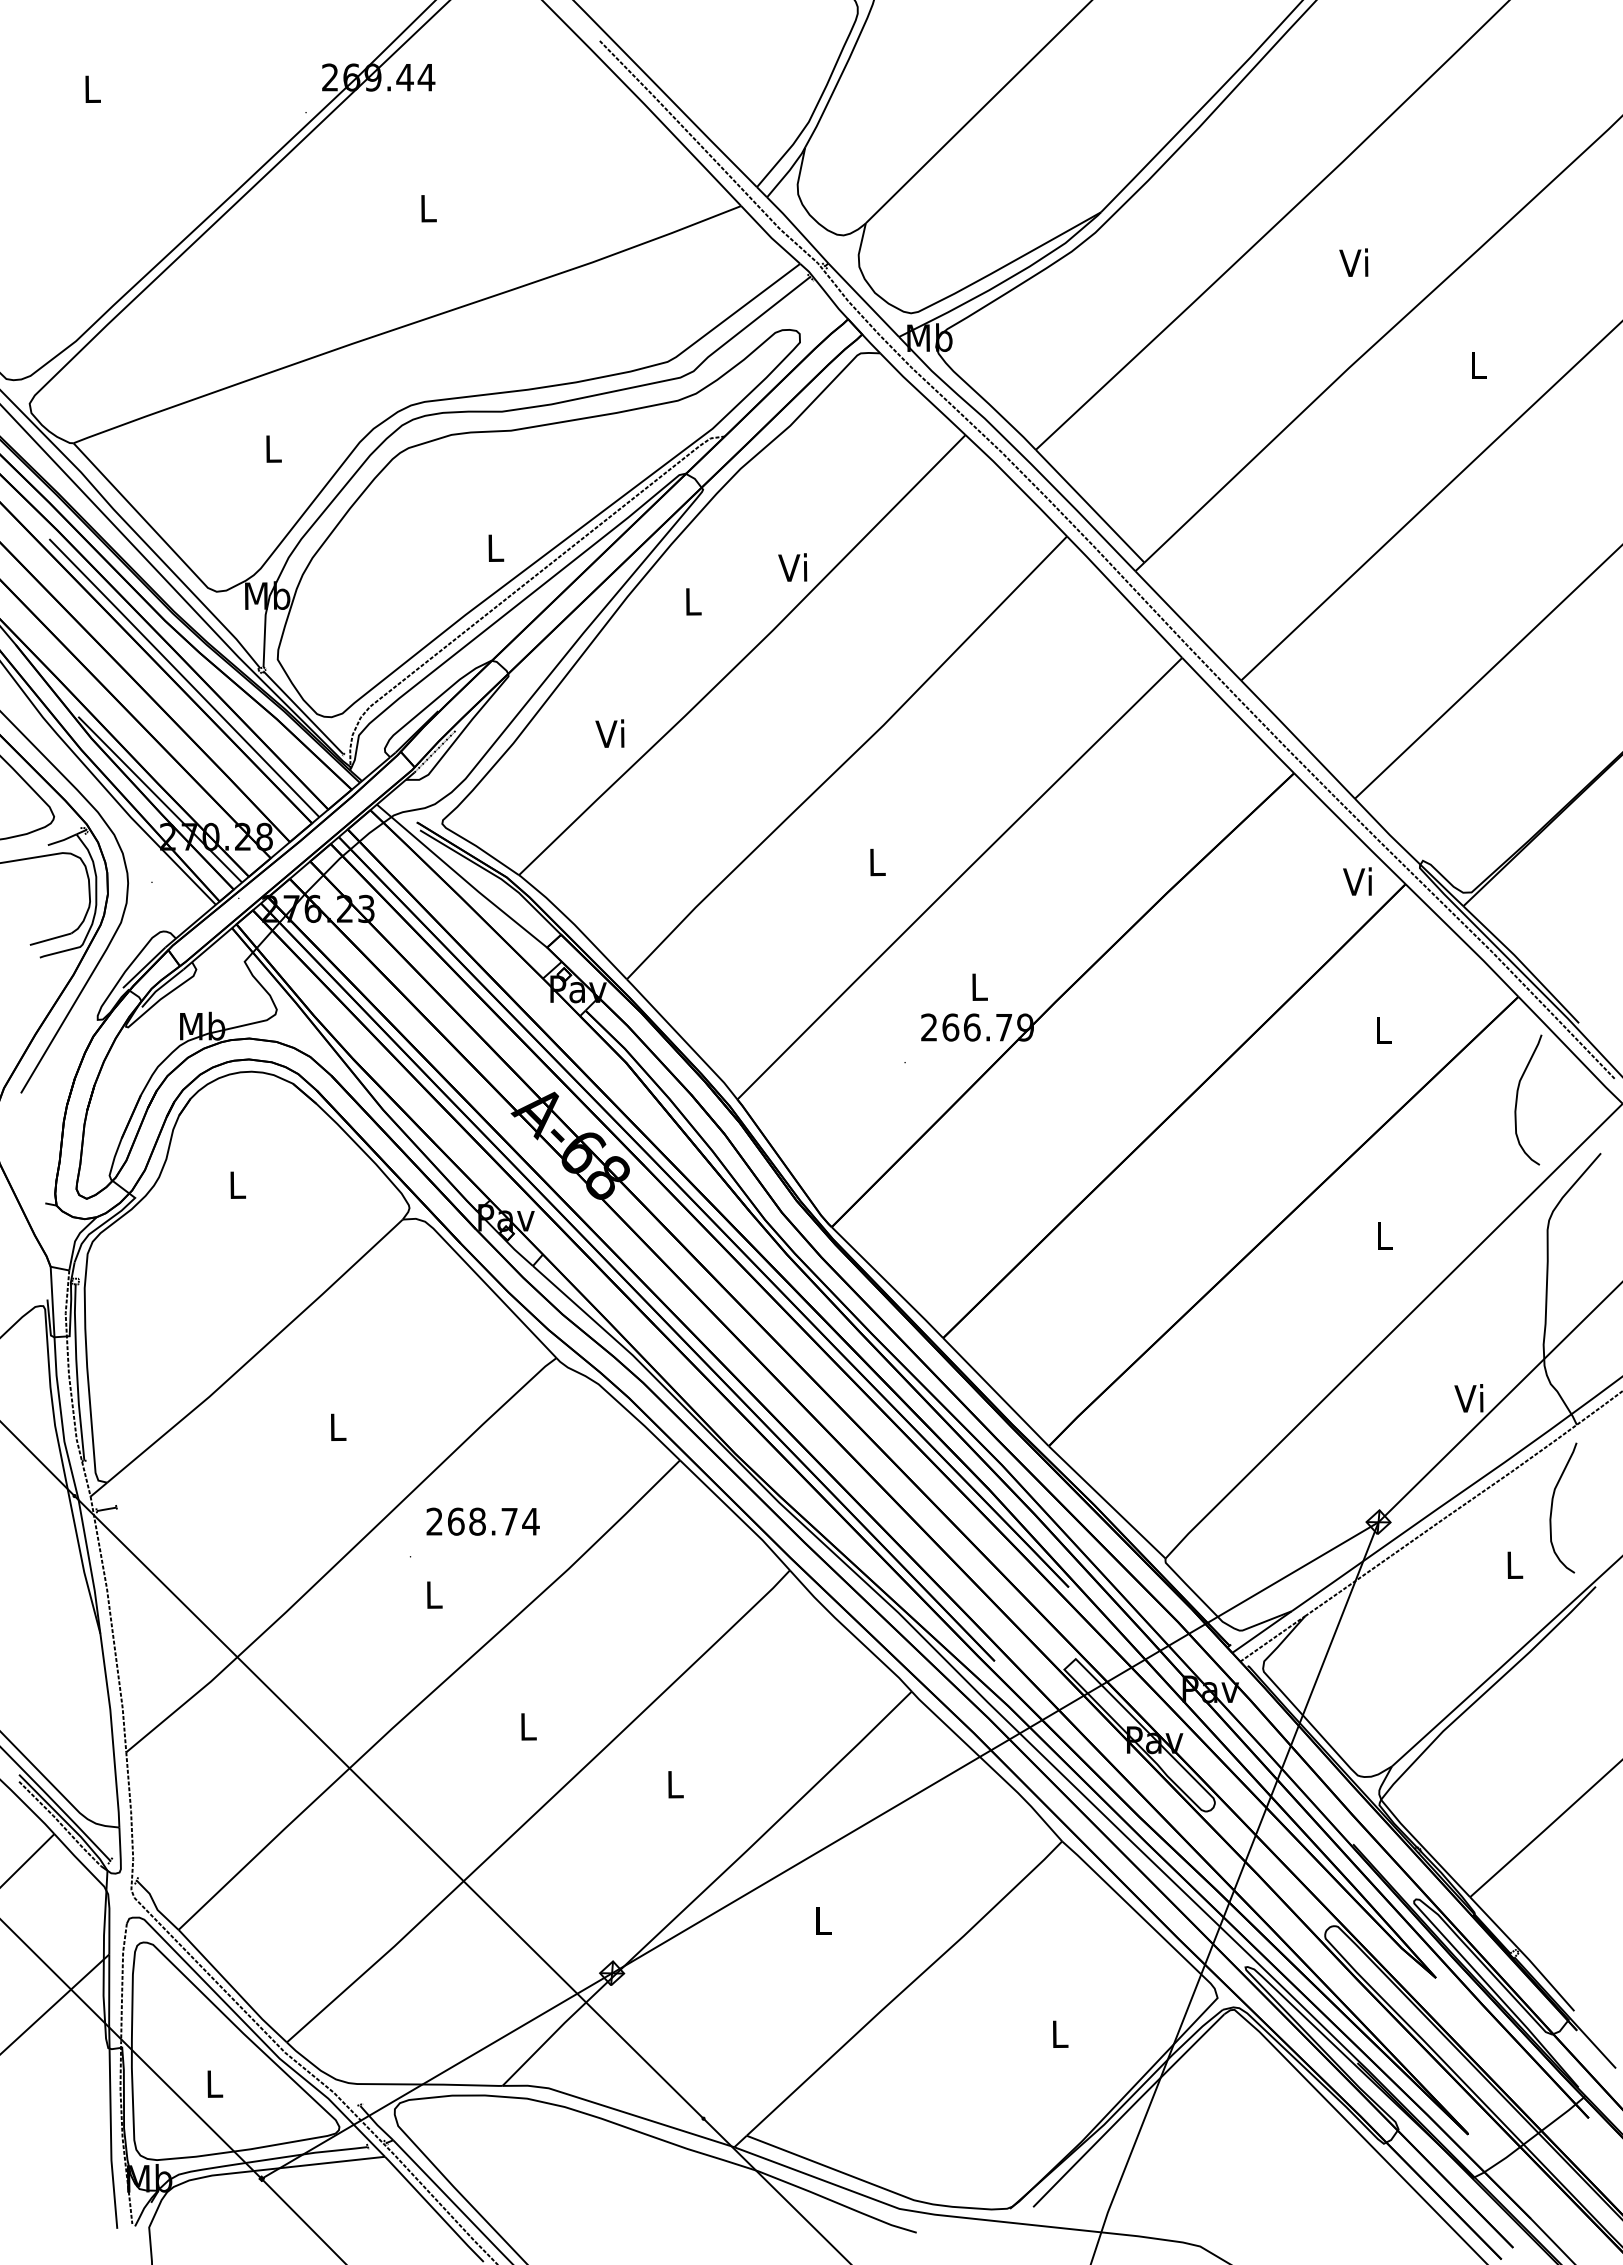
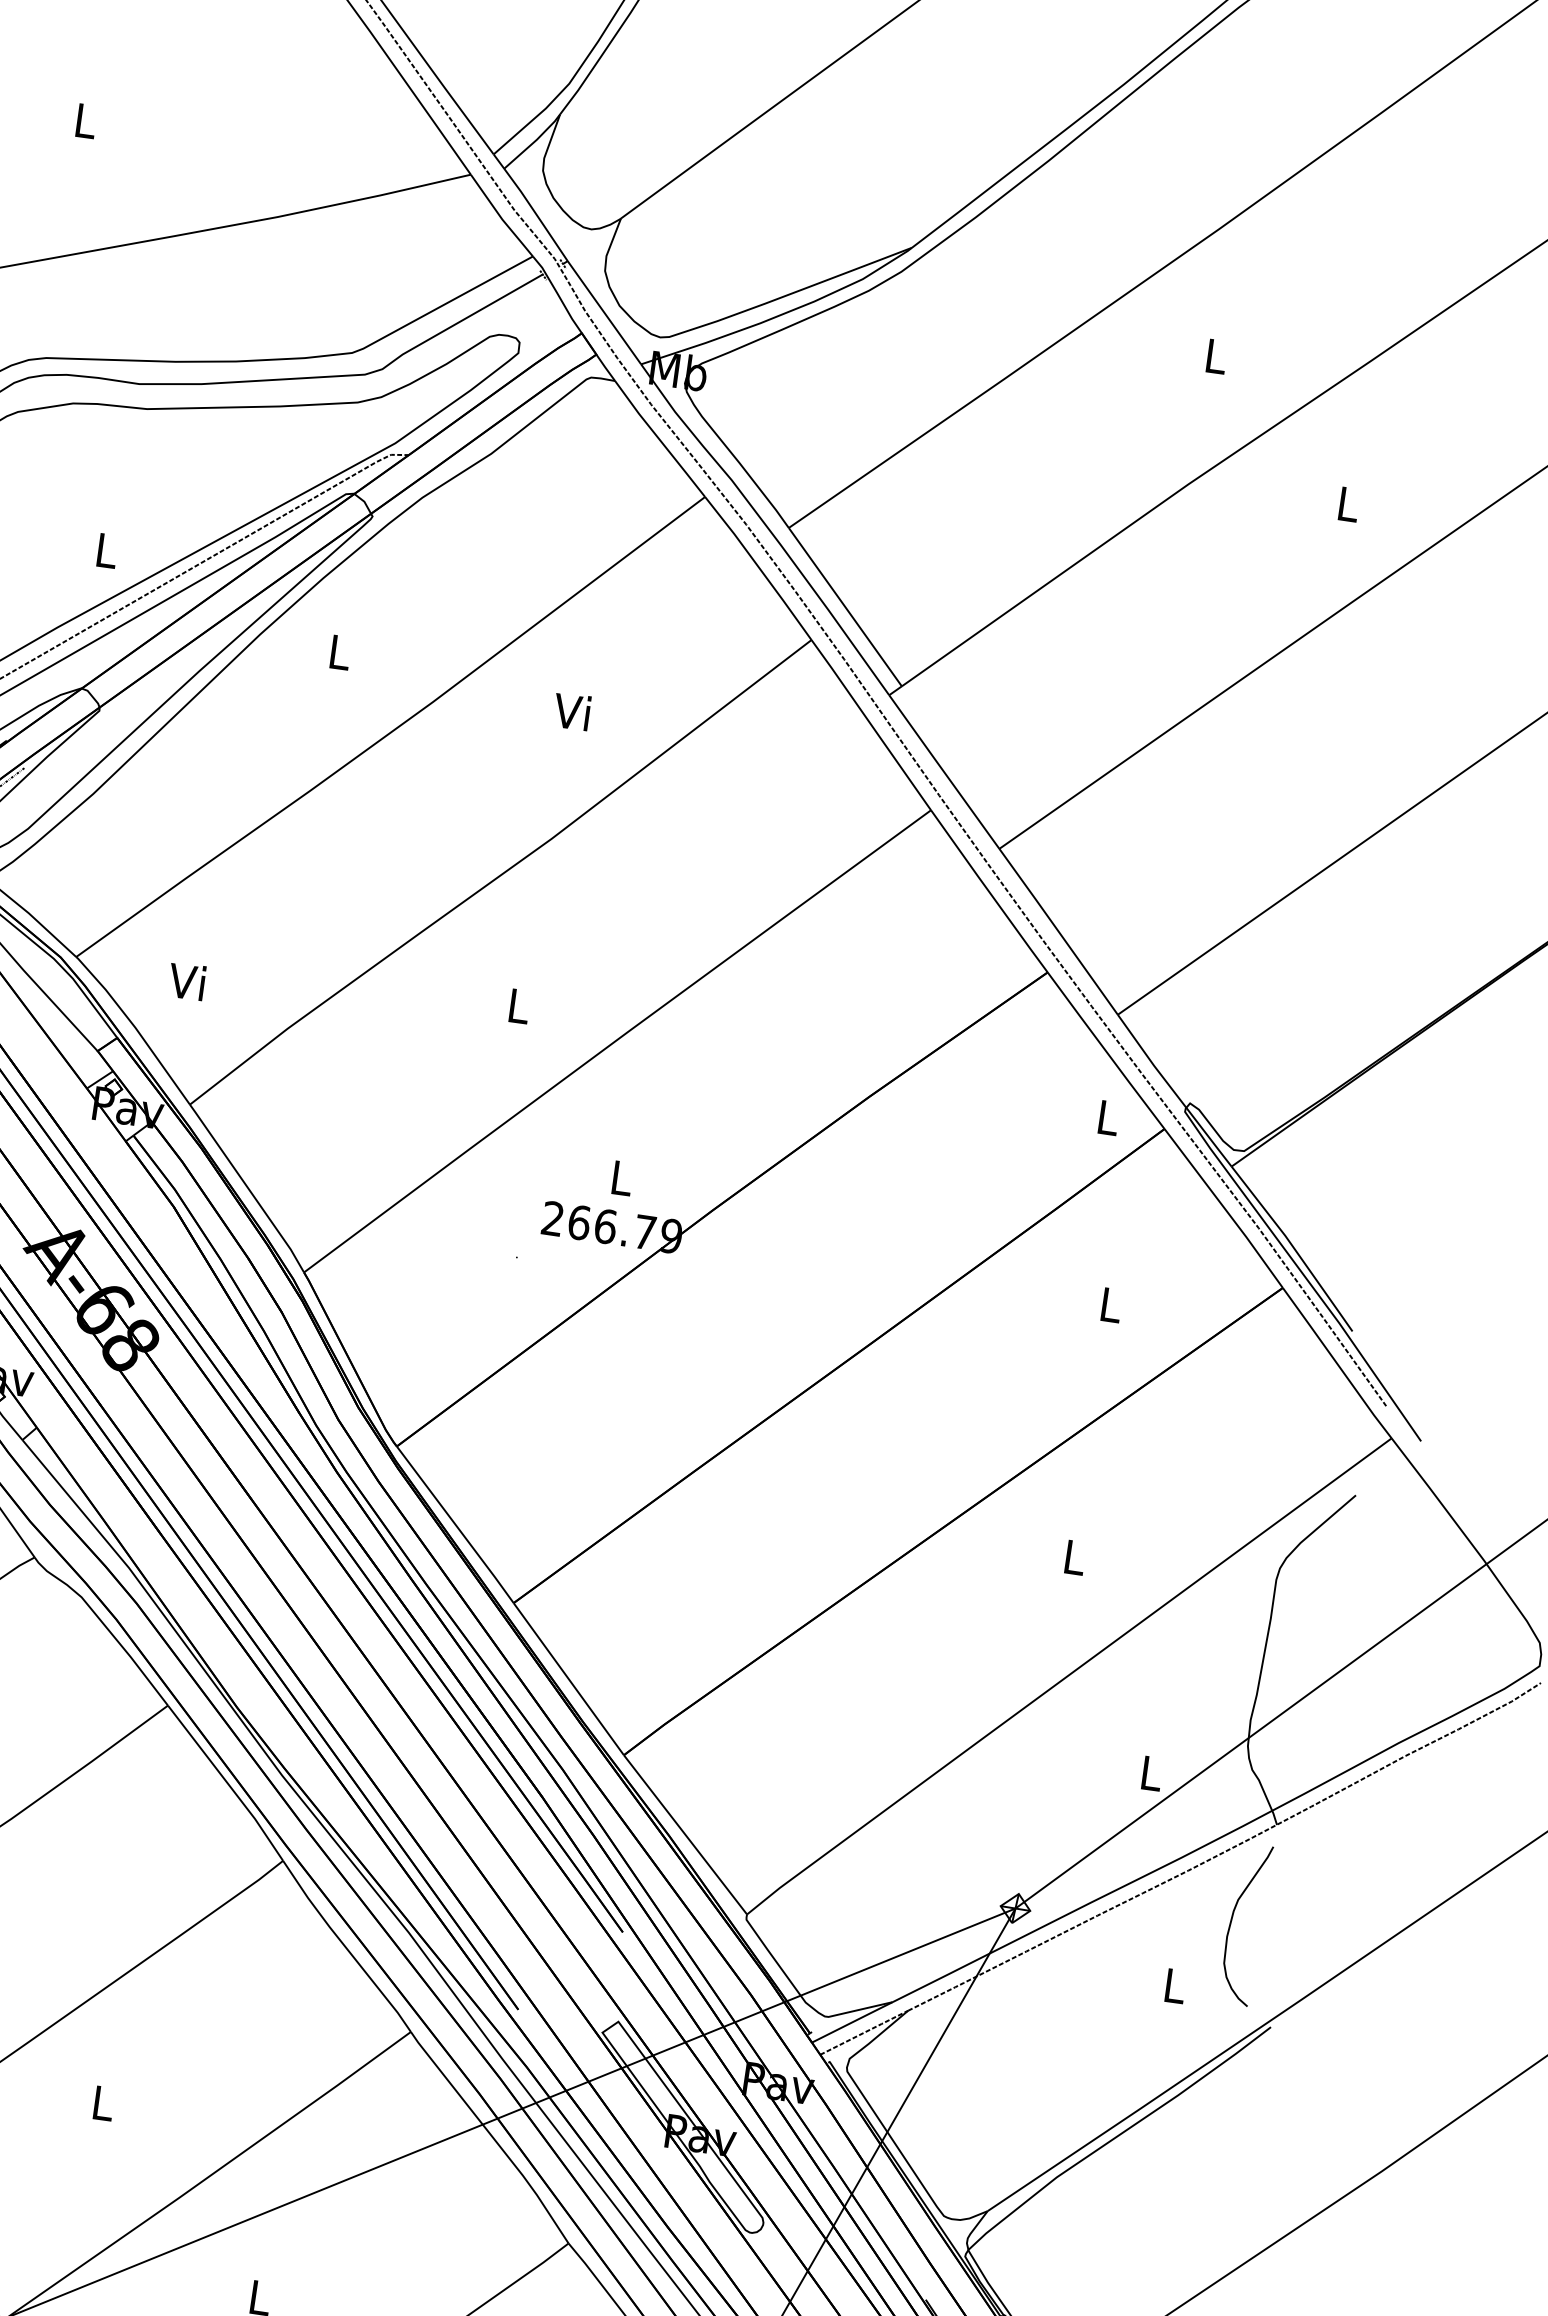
text: (1353, 262) -> (1213, 355), Vi -> L
text: (792, 567) -> (571, 711), moved
text: (609, 733) -> (186, 981), moved
text: (1357, 881) -> (1105, 1116), Vi -> L
curve: (1517, 1099) -> (1263, 1414), removed
text: (1468, 1398) -> (1148, 1772), Vi -> L

